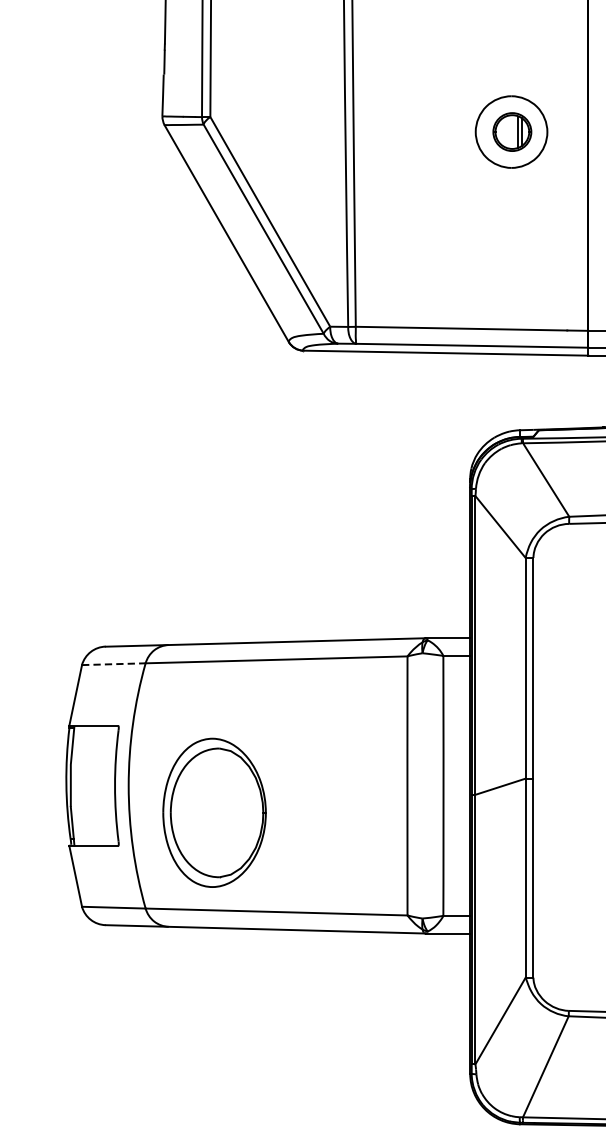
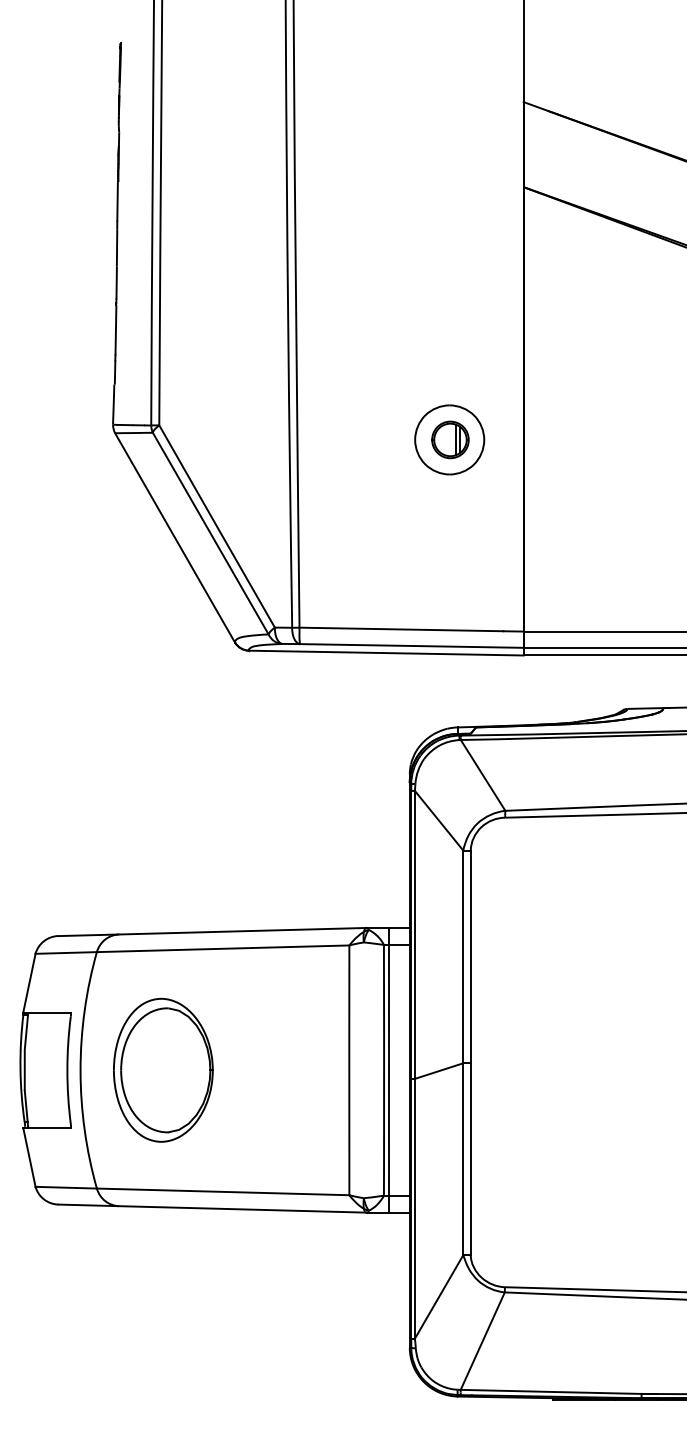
line: (114, 663) -> (66, 952), dashed -> solid
line: (449, 785) -> (389, 1069), added
part: (214, 812) -> (163, 1069), moved

